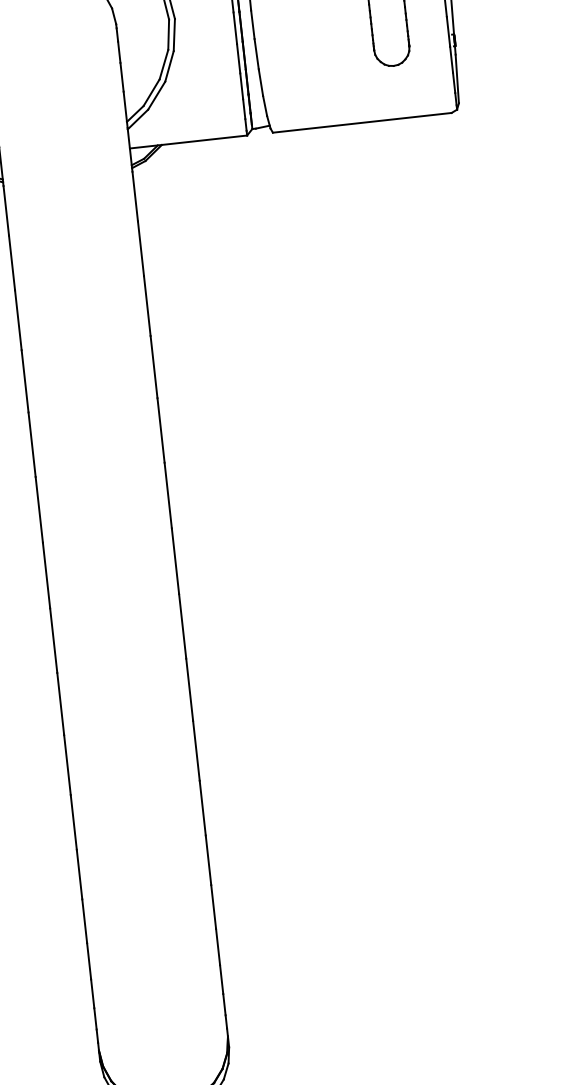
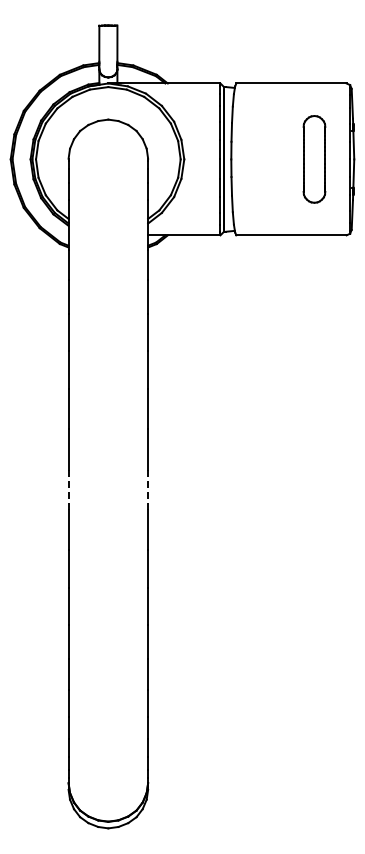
line: (175, 560) -> (148, 489), solid -> dashed
line: (46, 574) -> (68, 489), solid -> dashed

